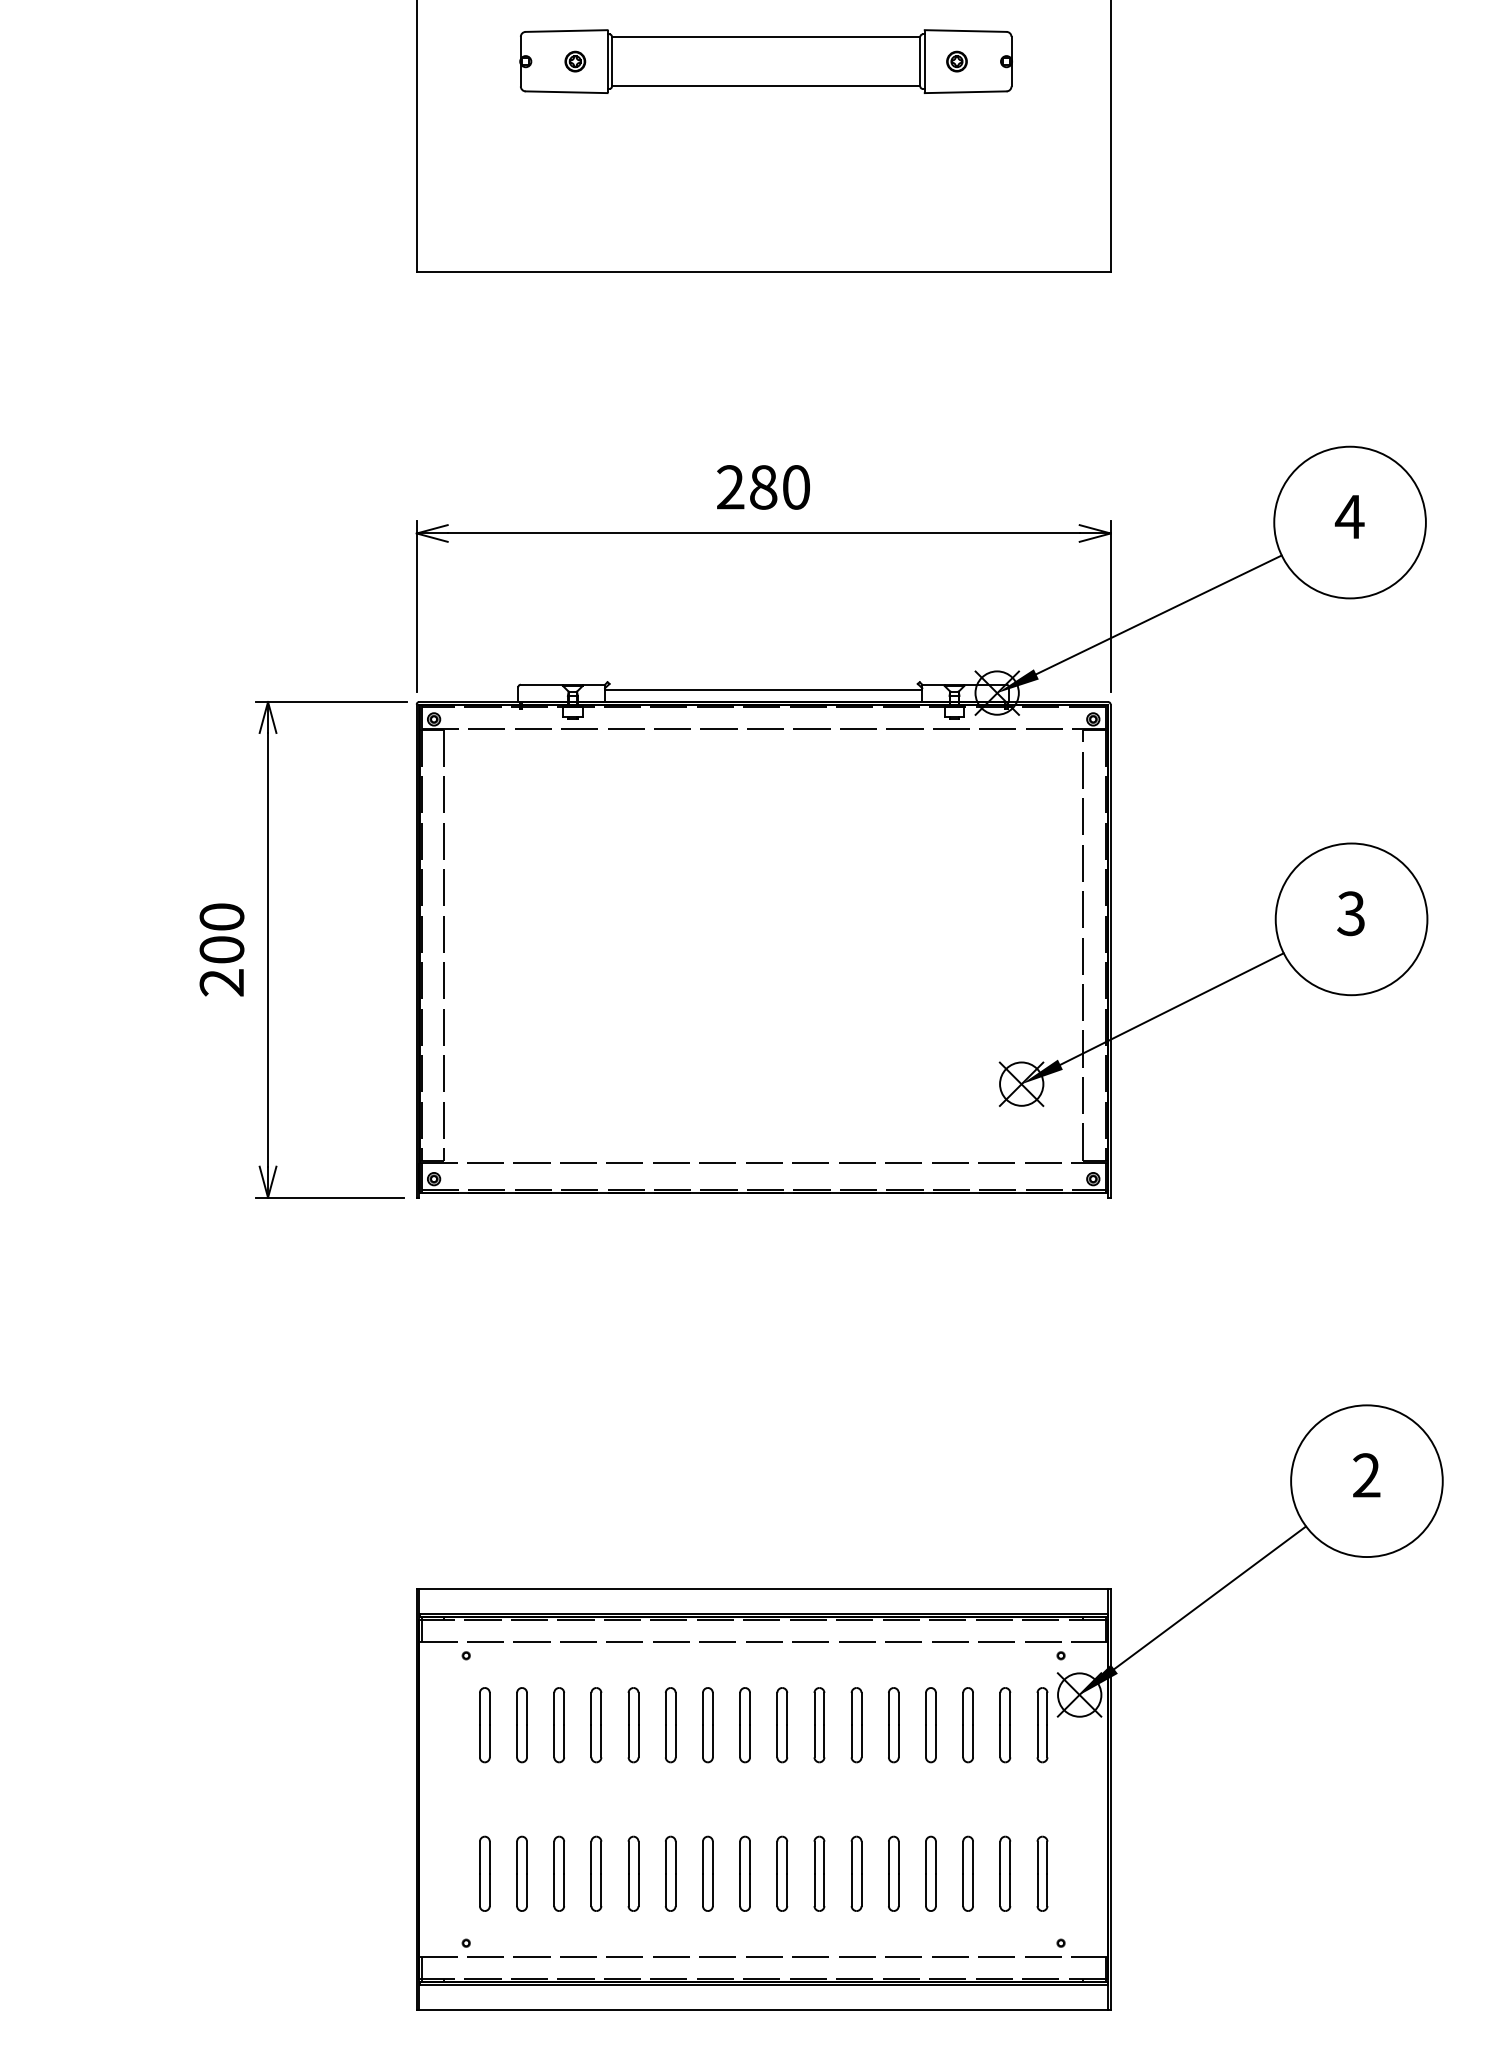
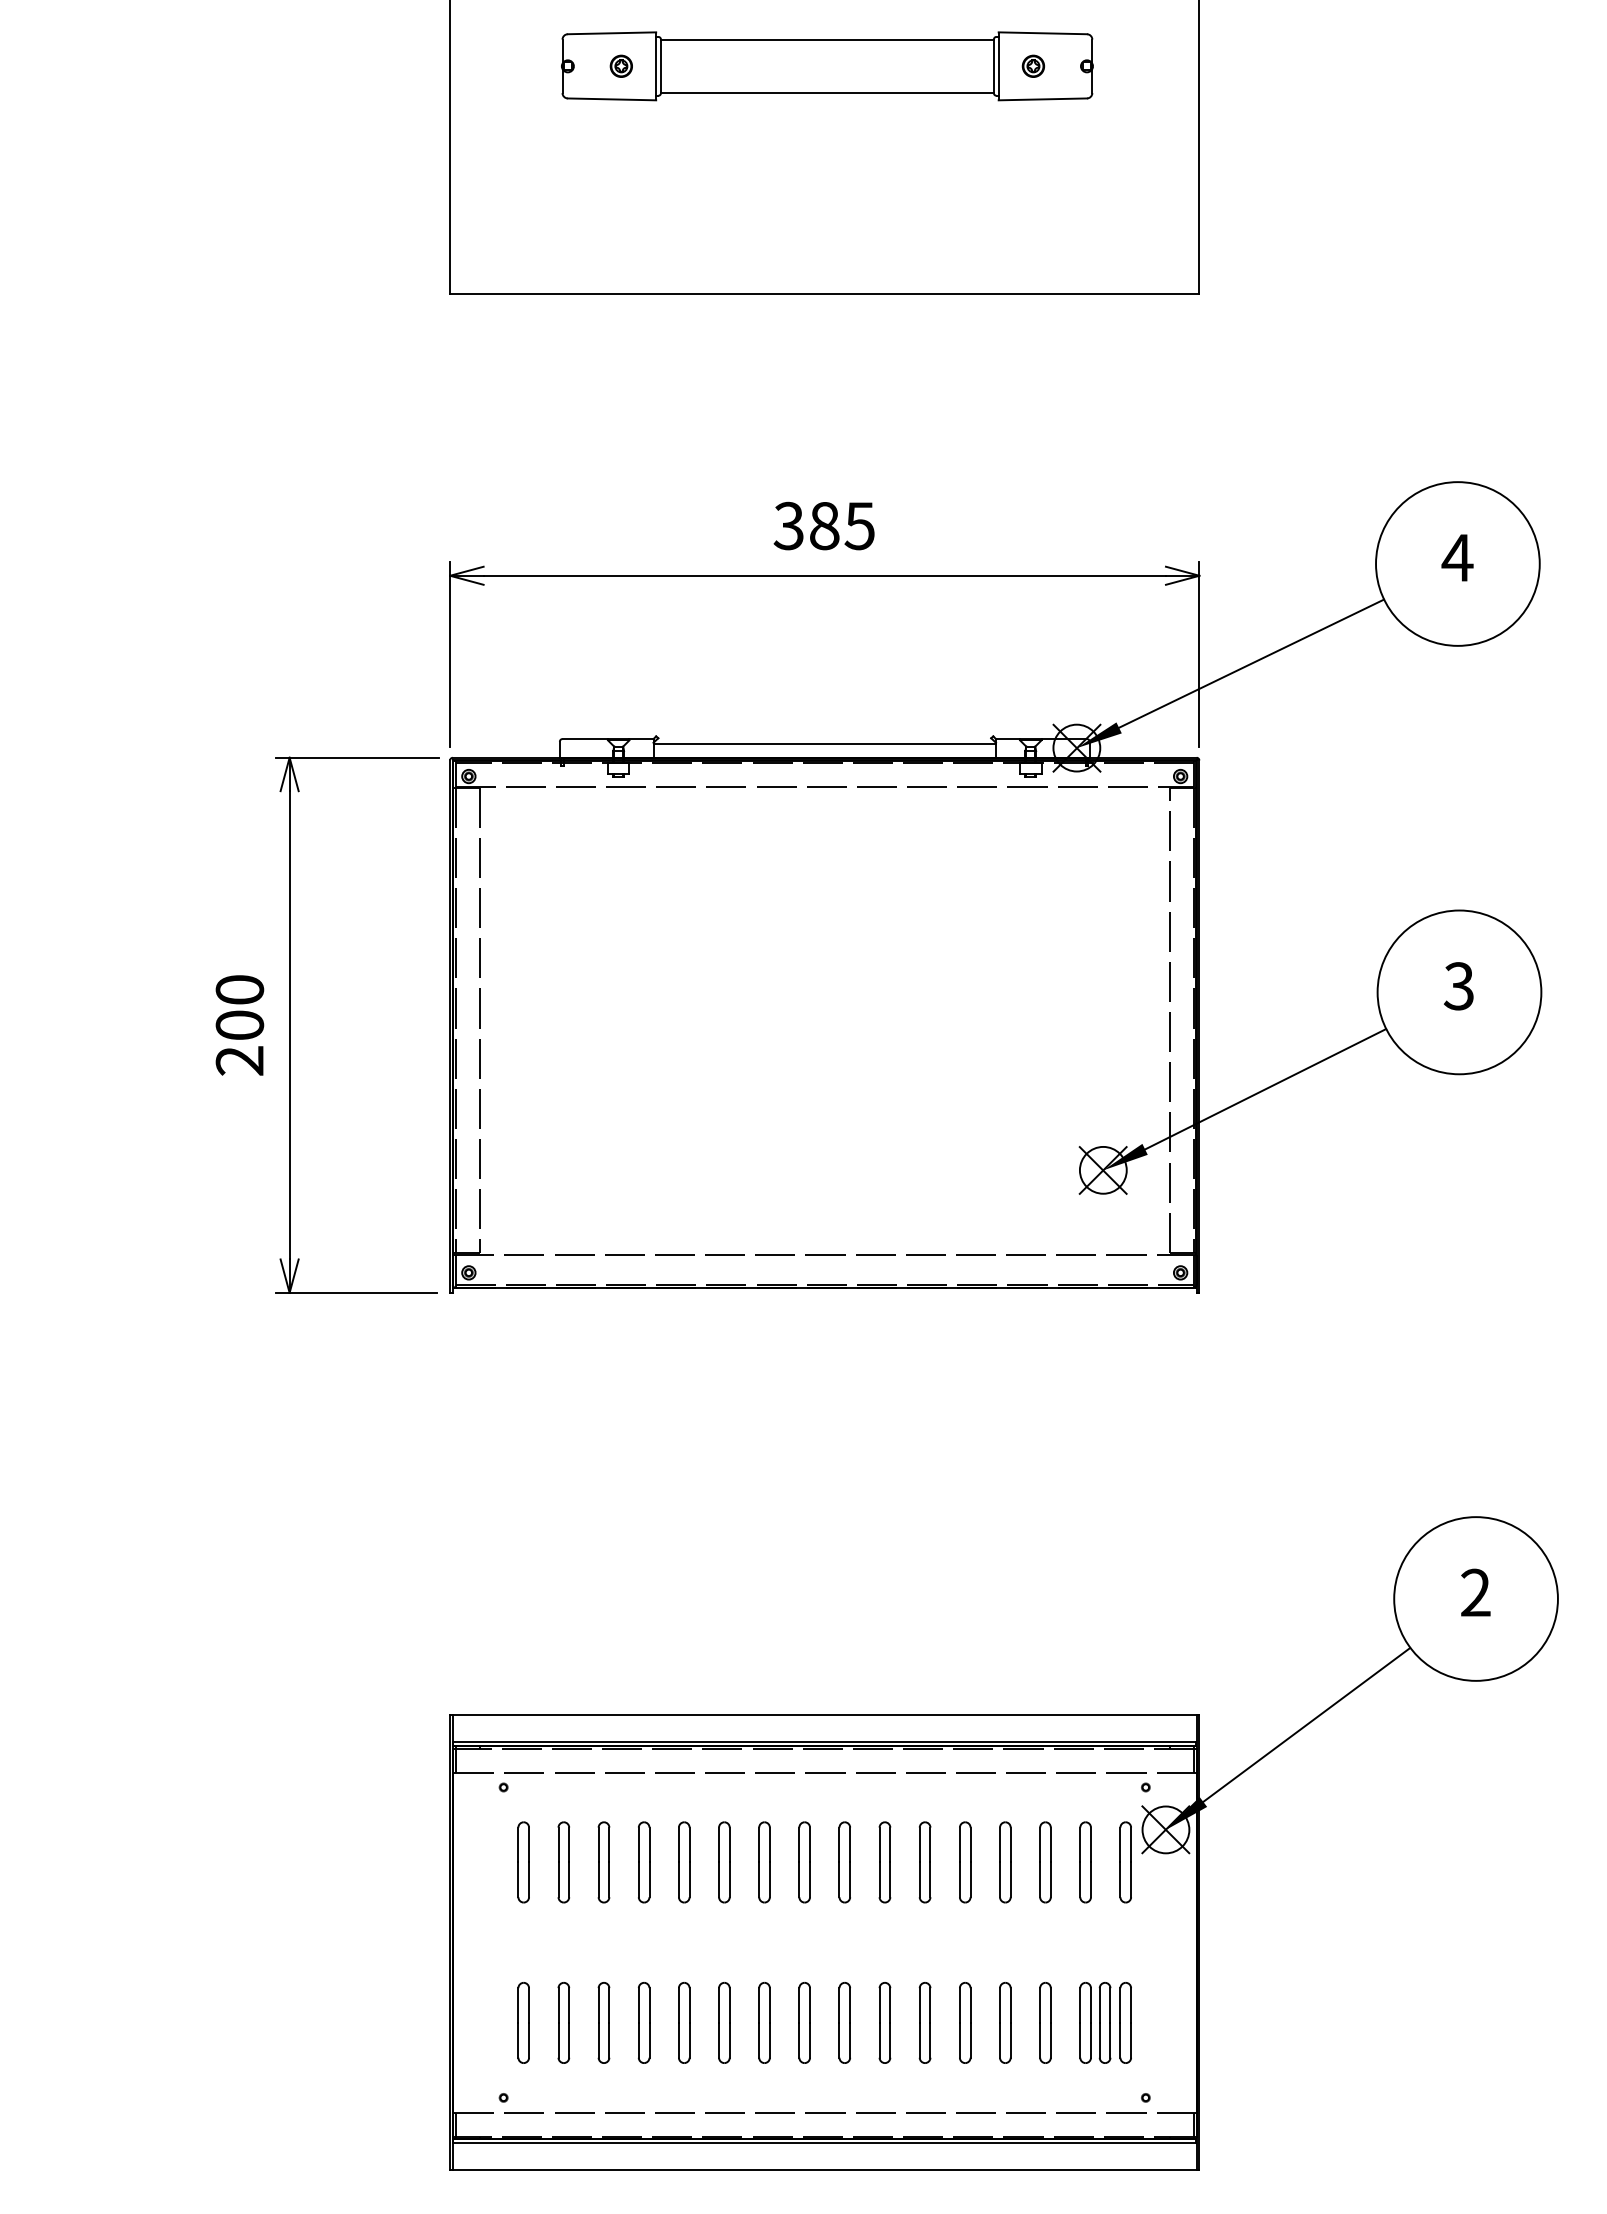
text: (762, 486) -> (823, 525), 280 -> 385
part: (1022, 1873) -> (1104, 2022), added

